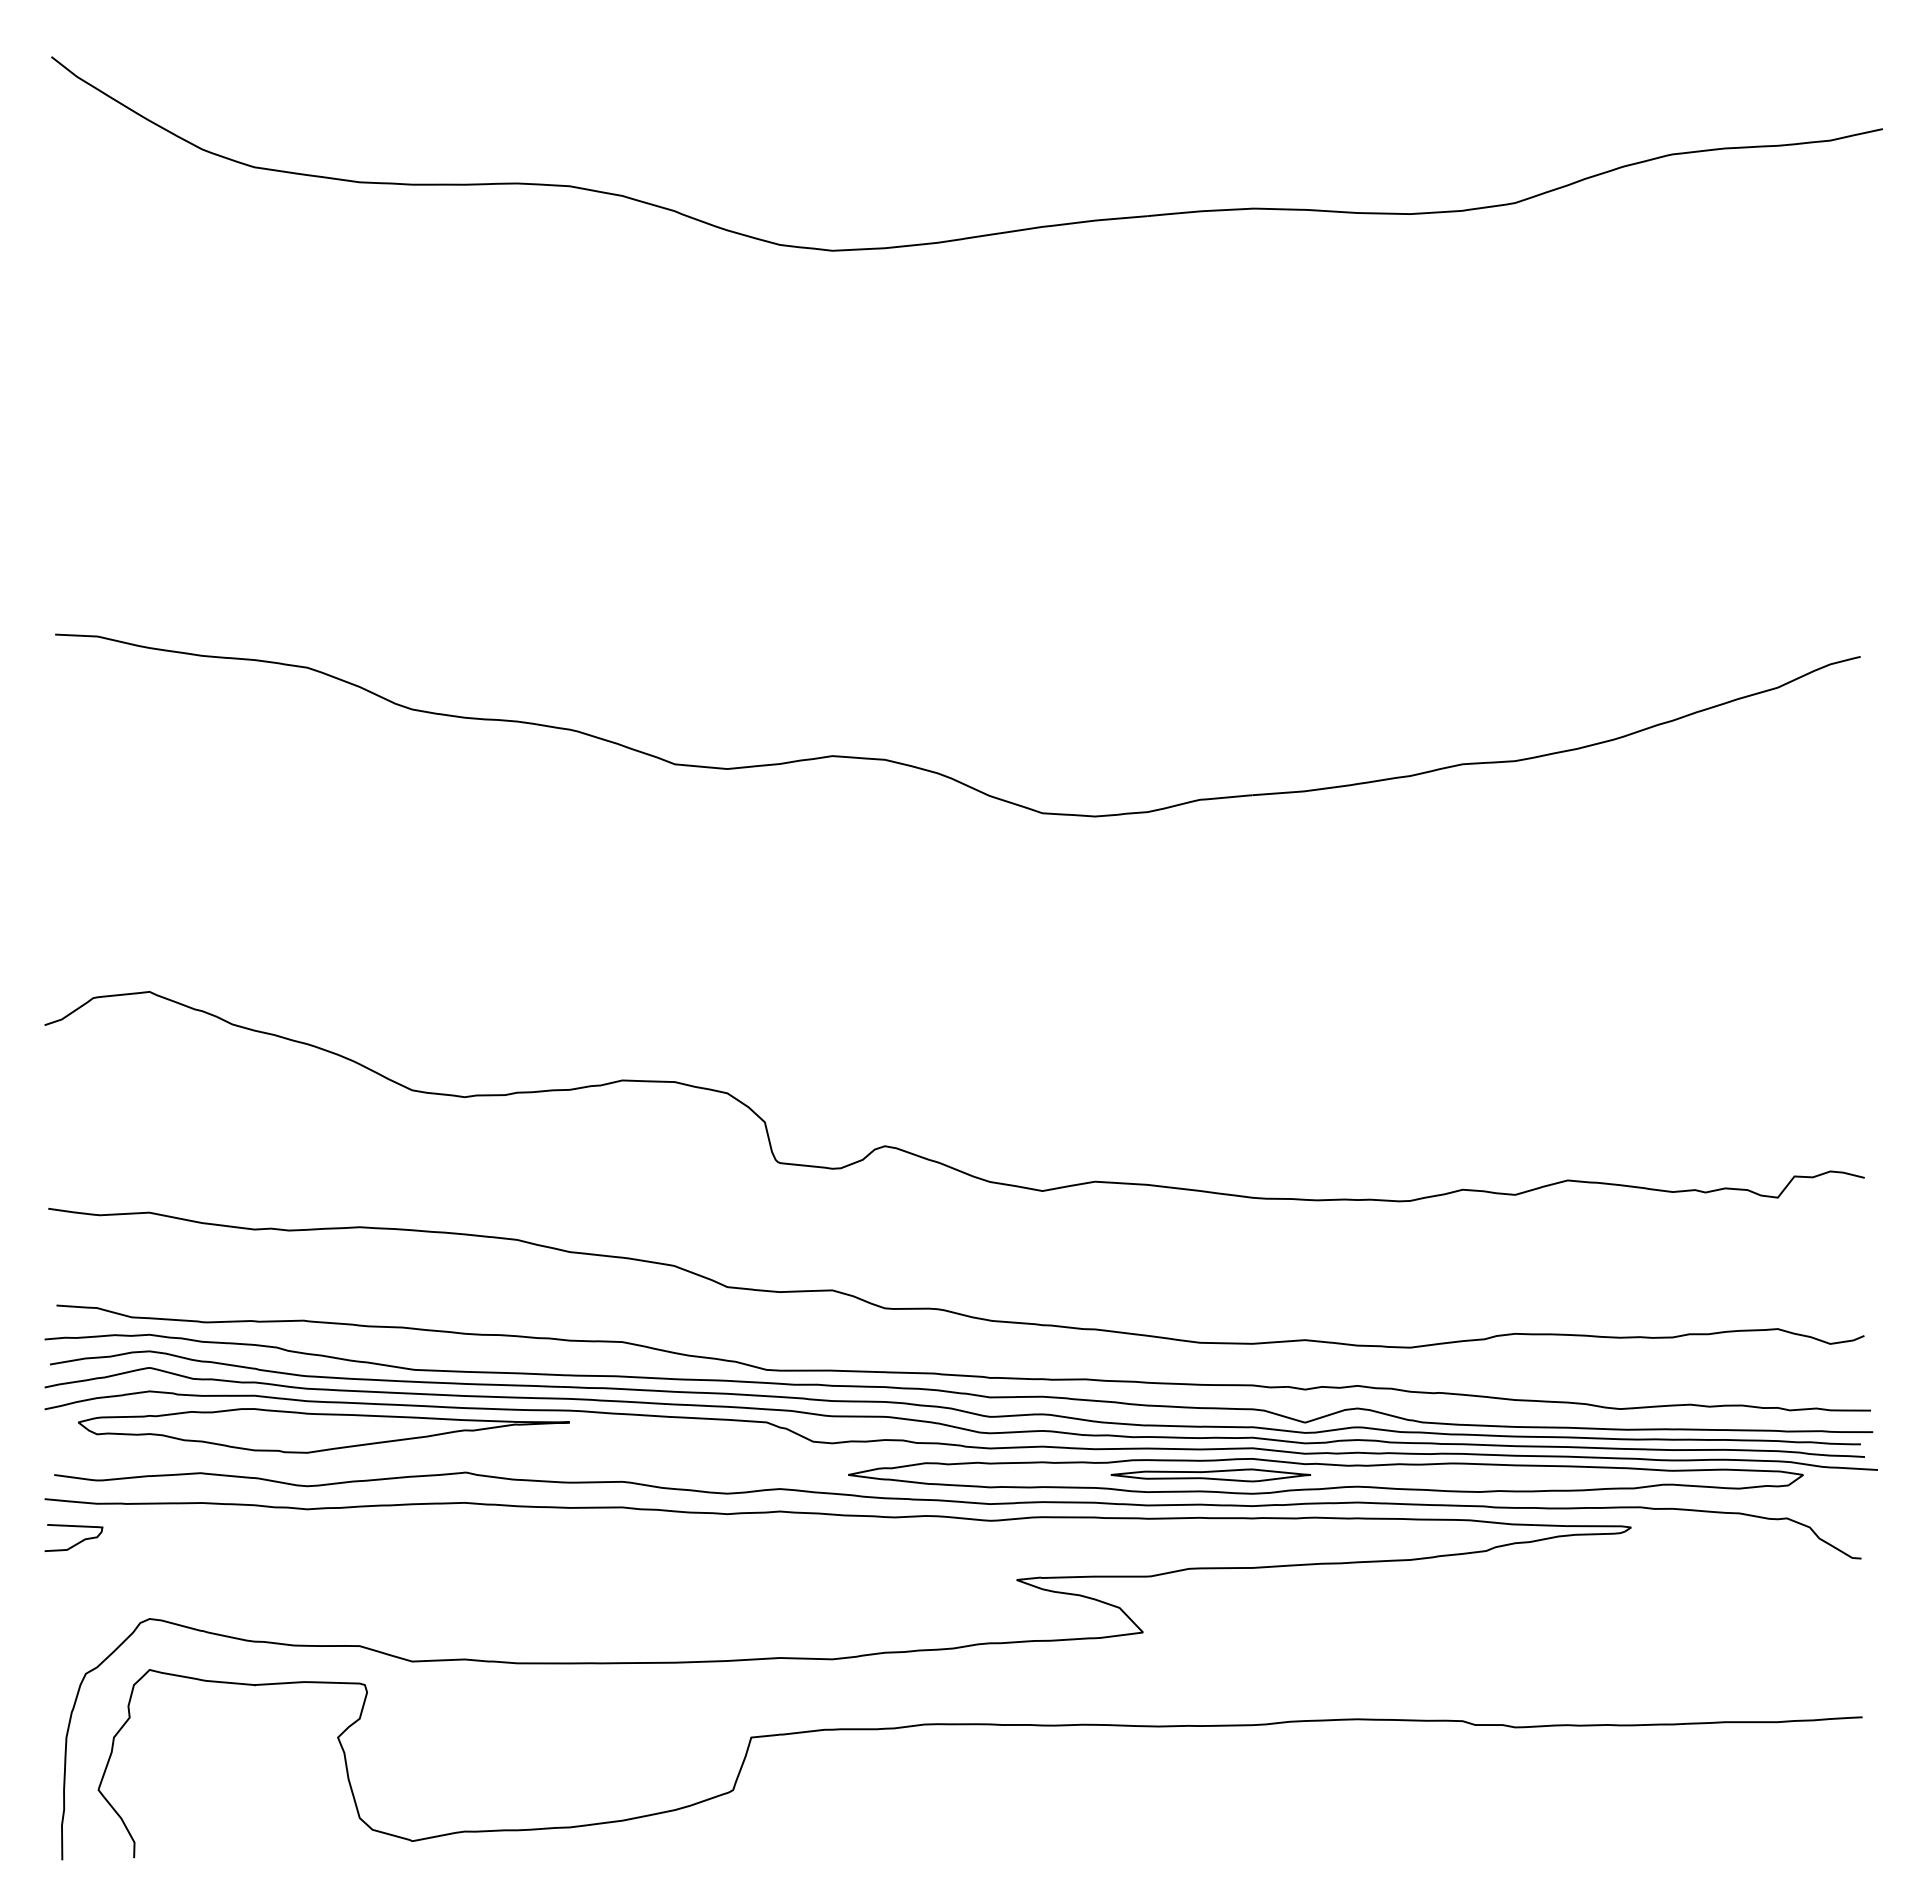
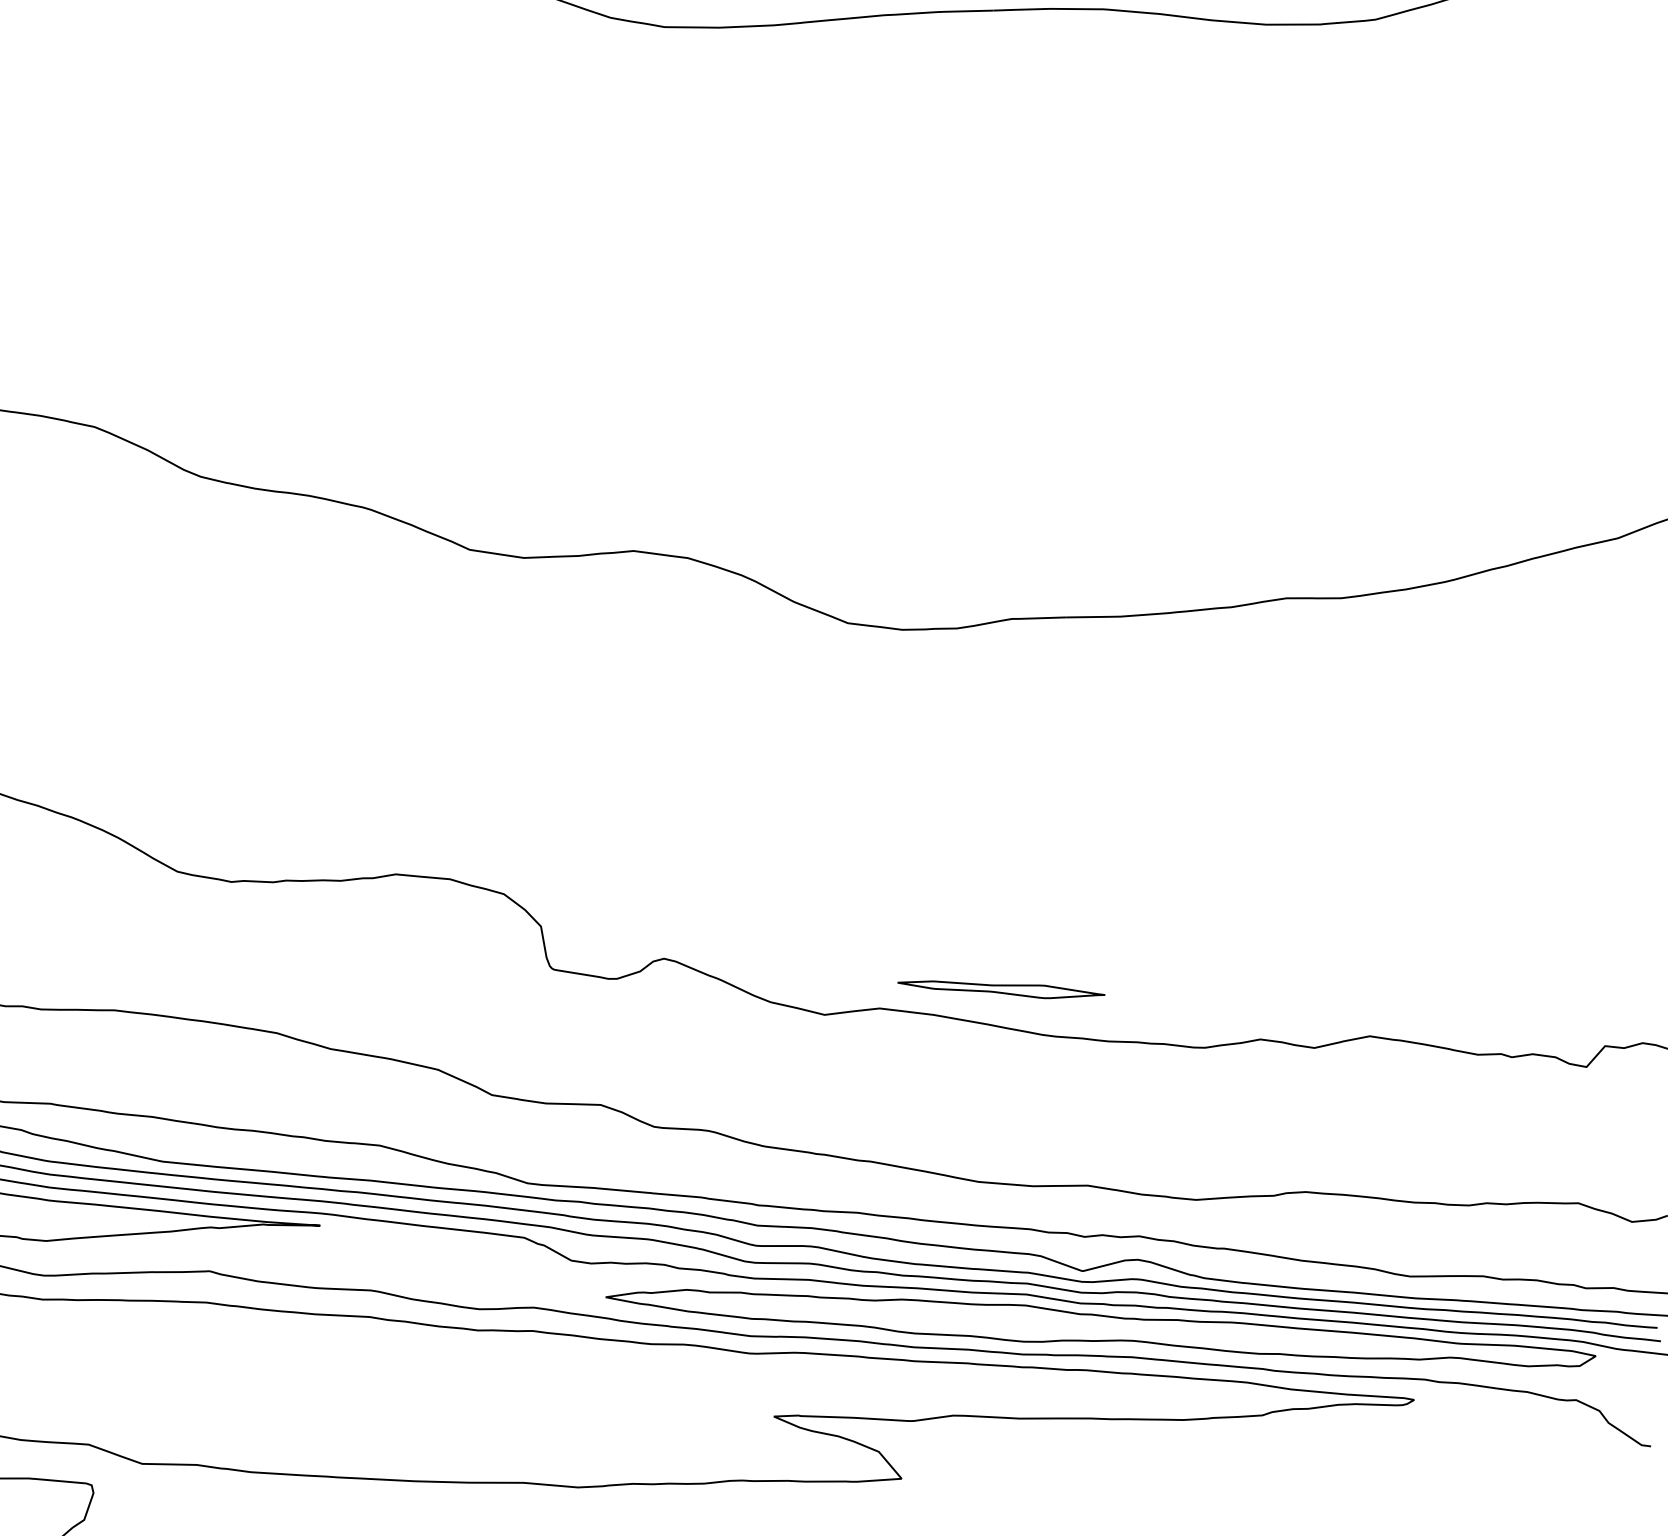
part: (1210, 1475) -> (1000, 989), moved

